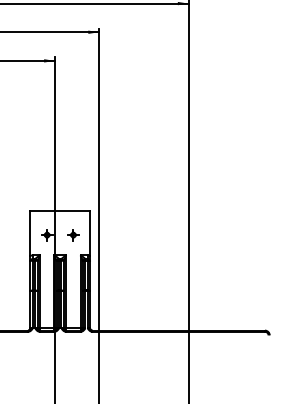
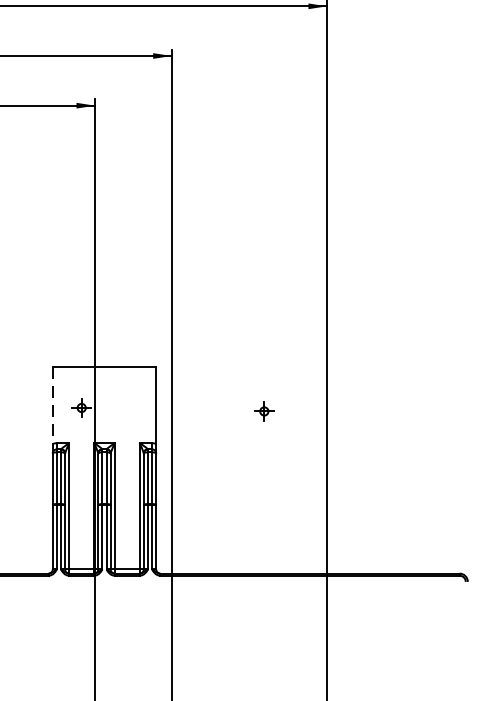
line: (30, 234) -> (52, 406), solid -> dashed
part: (73, 235) -> (264, 412), moved

